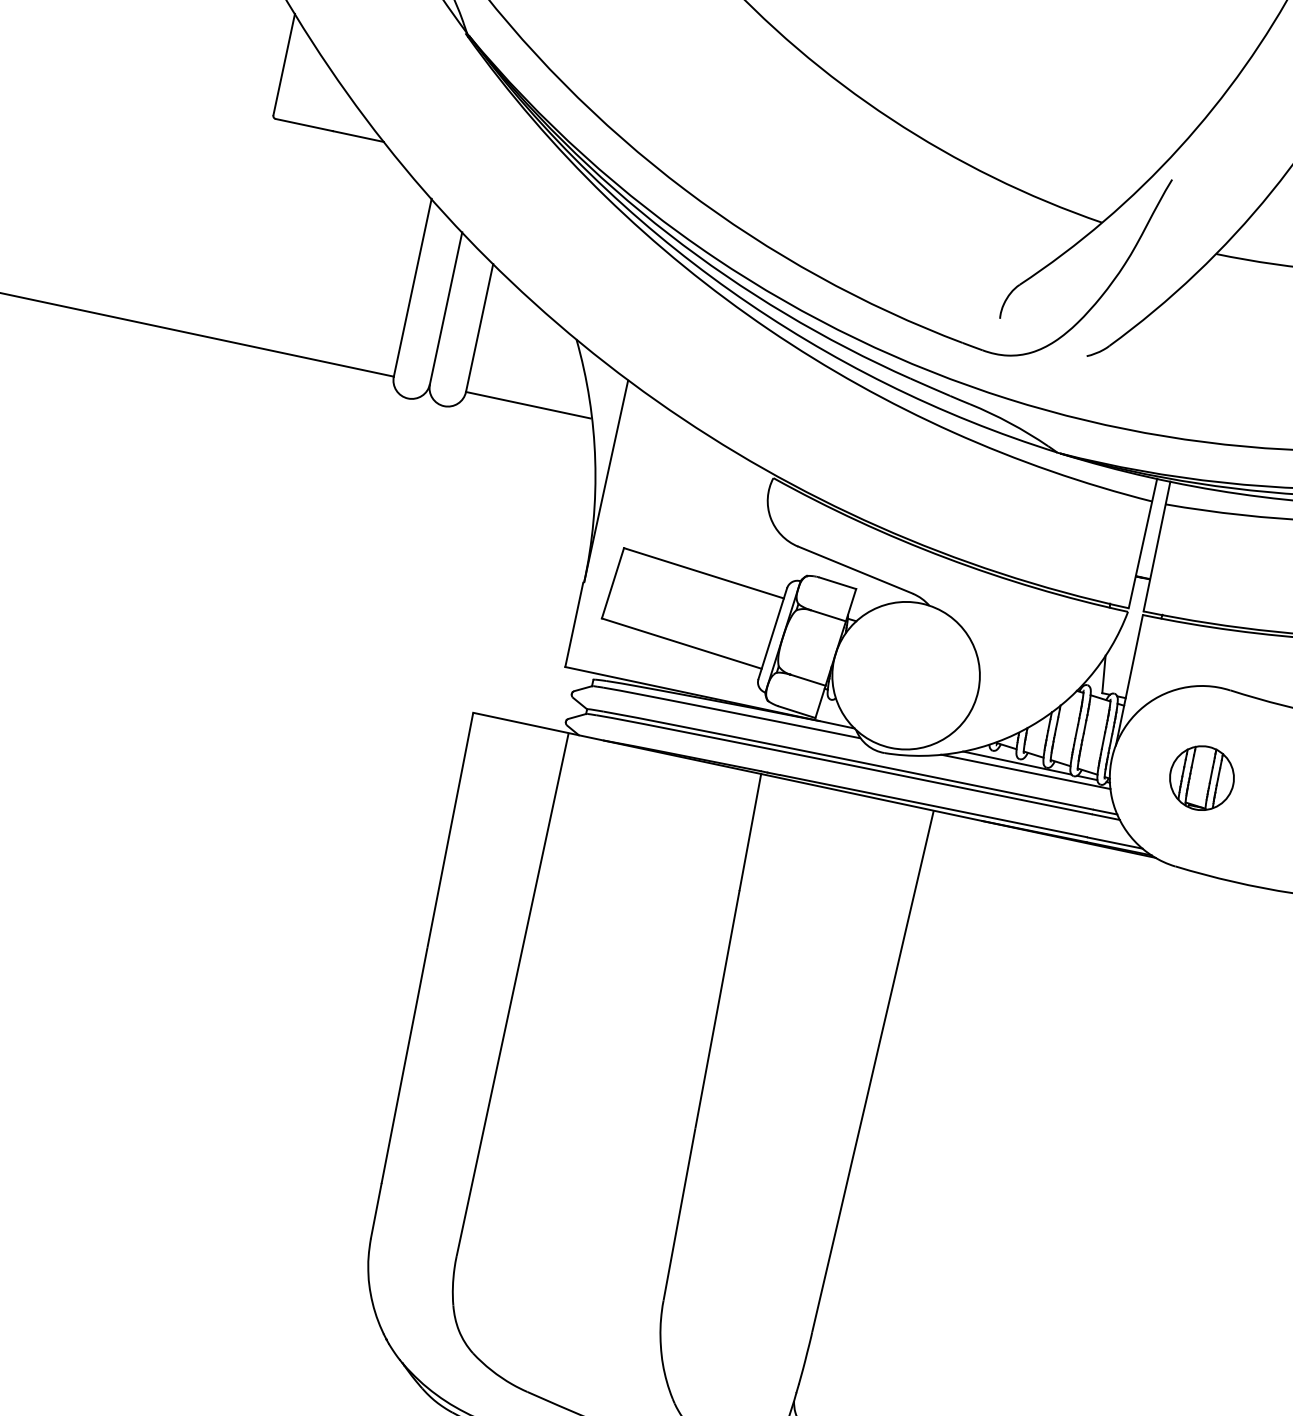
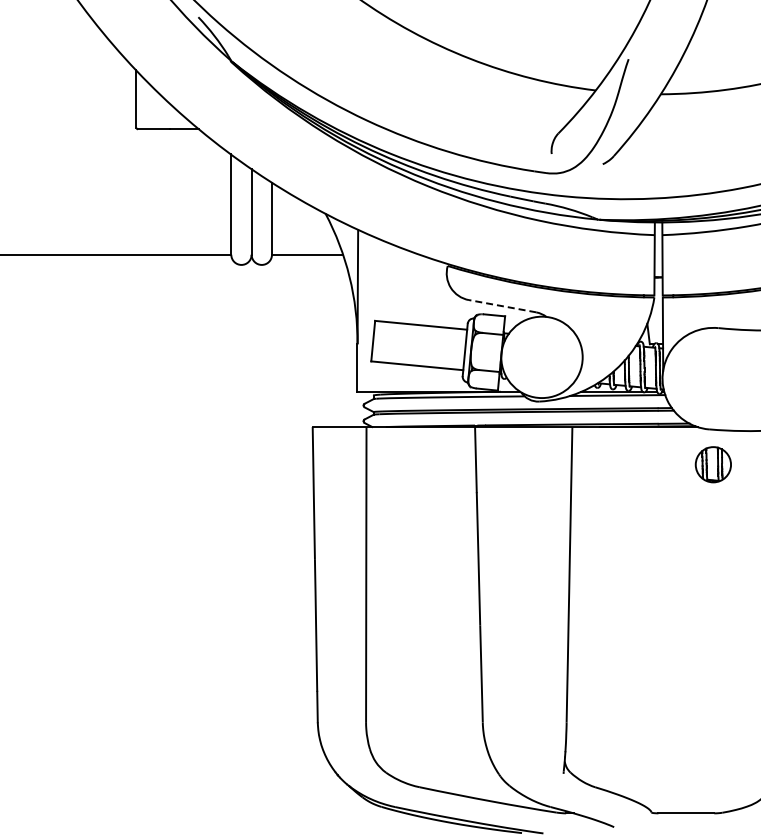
line: (855, 570) -> (502, 306), solid -> dashed
part: (1200, 777) -> (712, 464), moved

